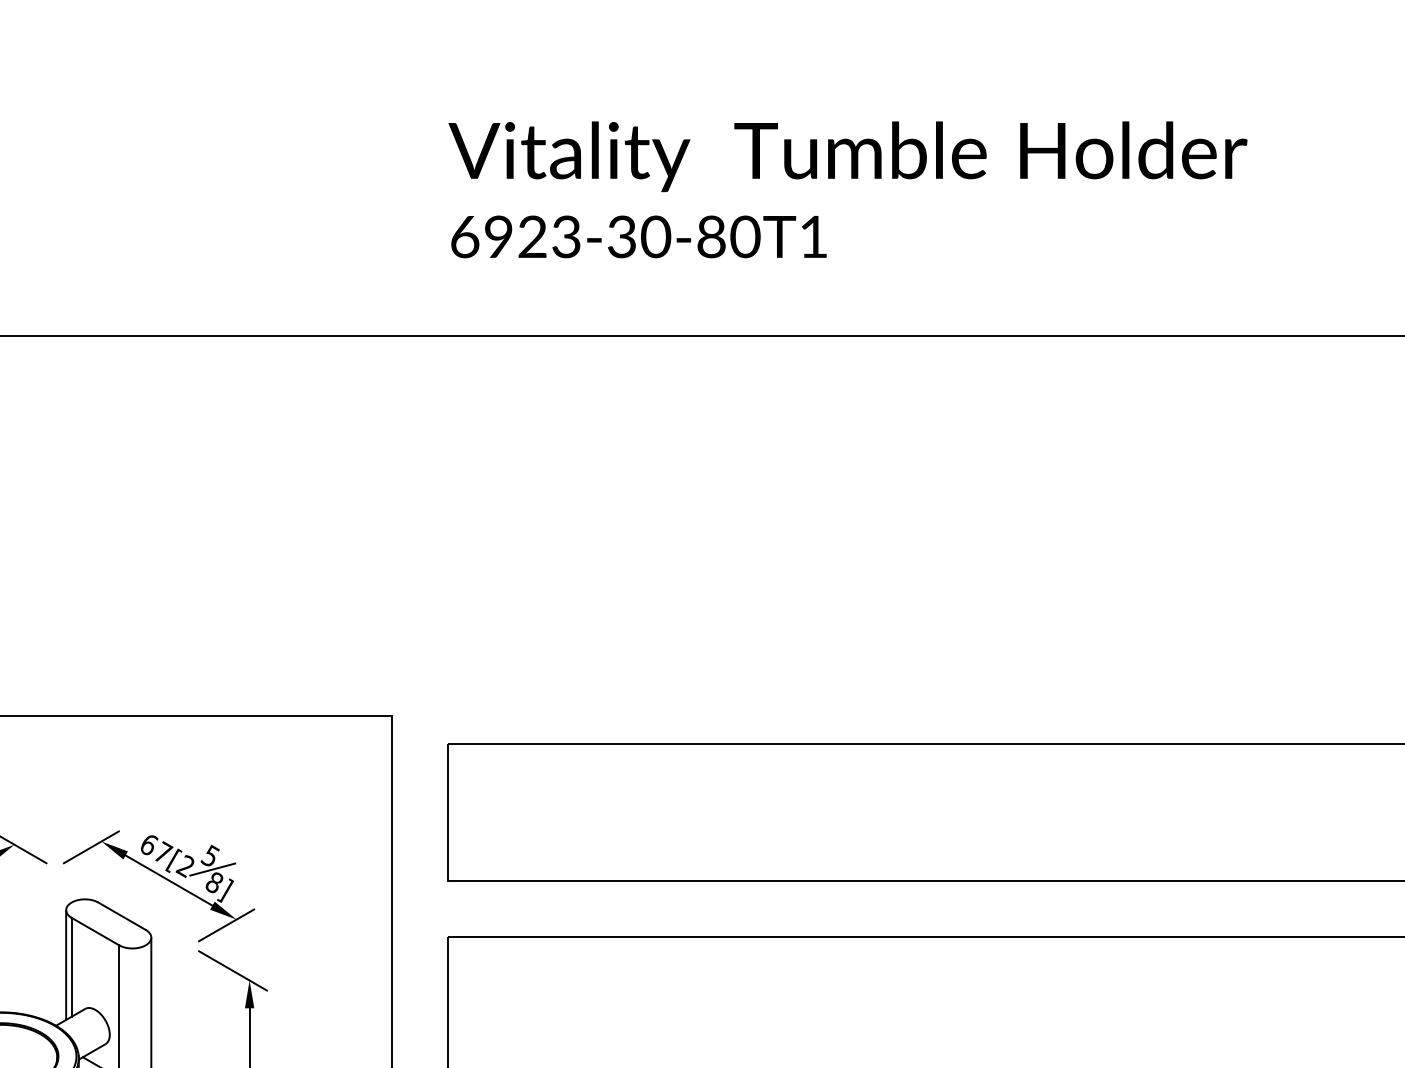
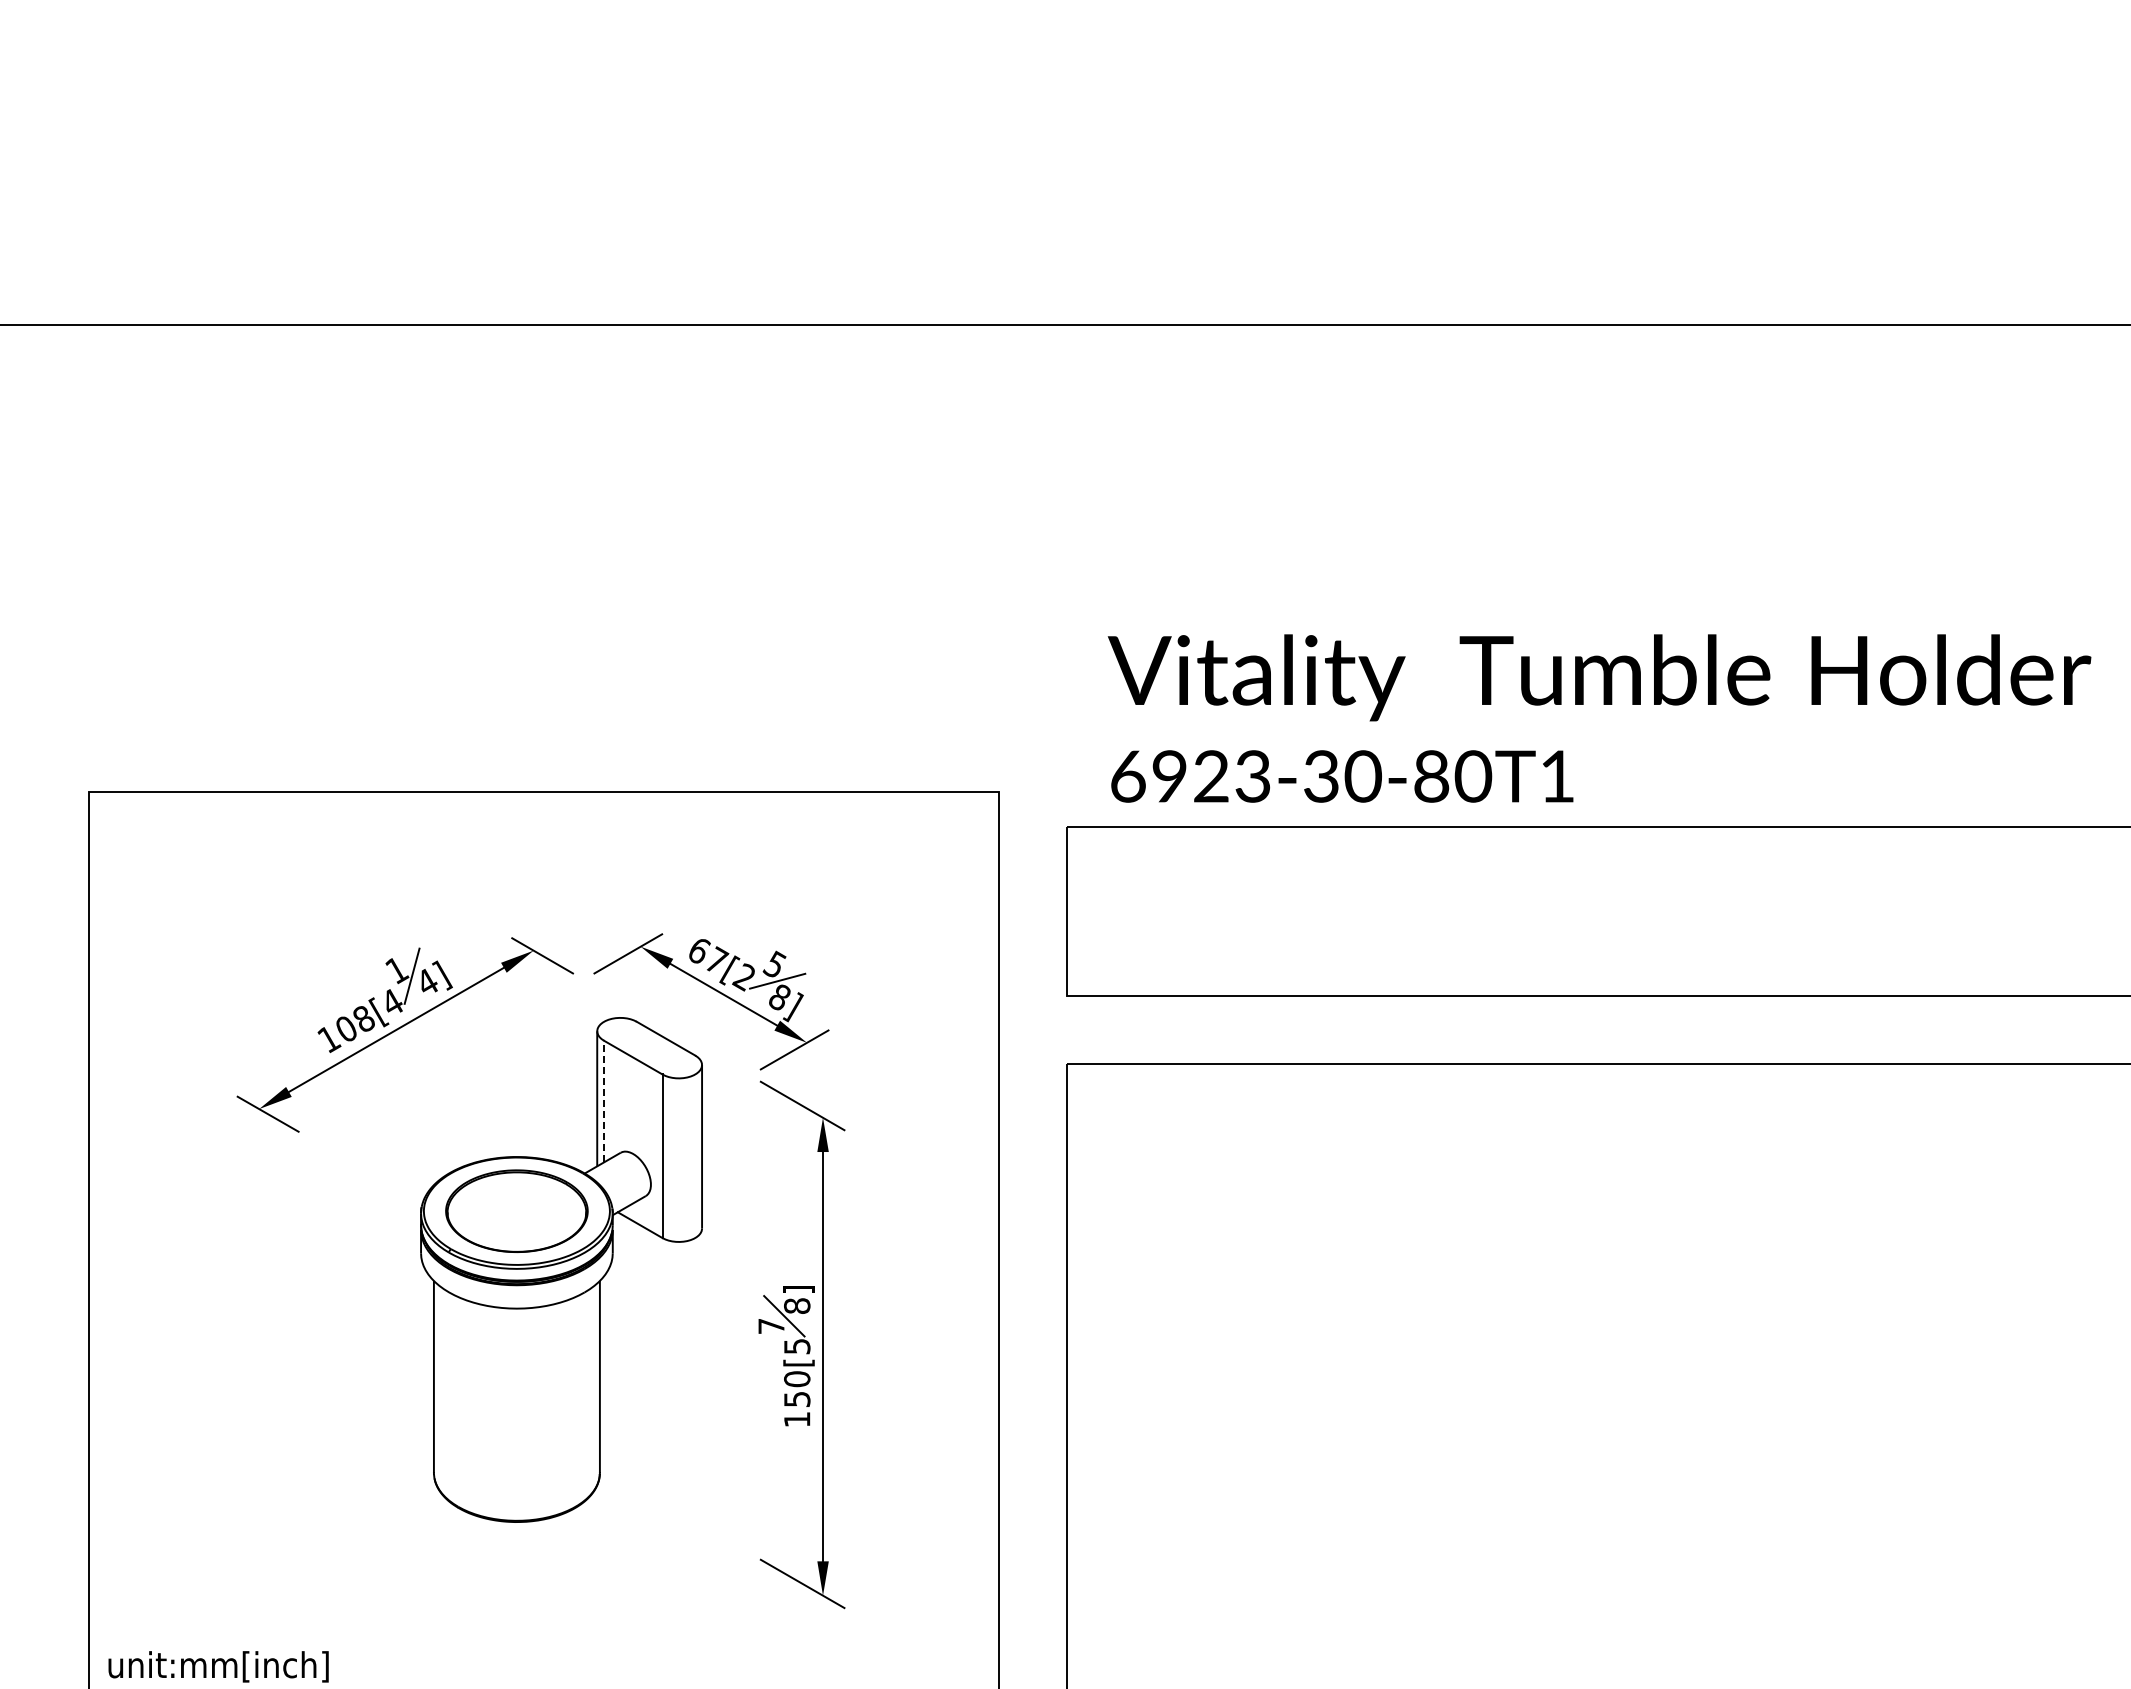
text: (847, 189) -> (1599, 718), moved
line: (72, 967) -> (604, 1101), solid -> dashed

